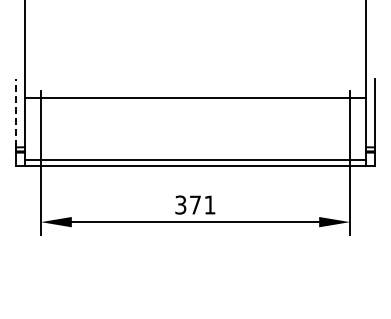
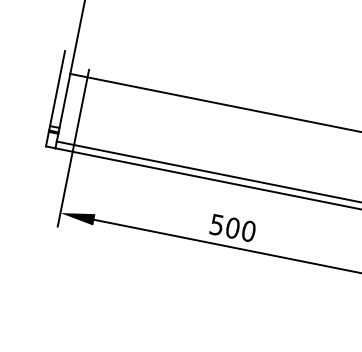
line: (16, 112) -> (57, 88), dashed -> solid
text: (195, 204) -> (233, 227), 371 -> 500

